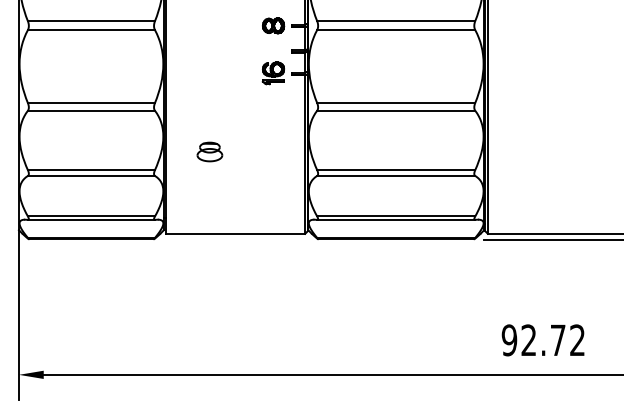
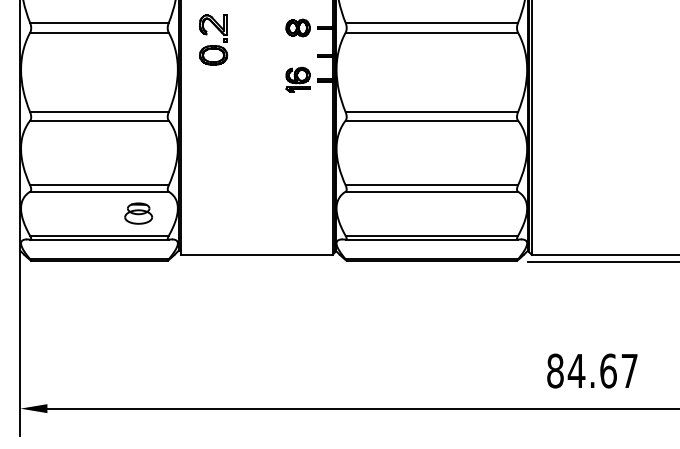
part: (196, 36) -> (213, 39), added
part: (209, 151) -> (138, 213), moved
text: (543, 339) -> (592, 370), 92.72 -> 84.67

